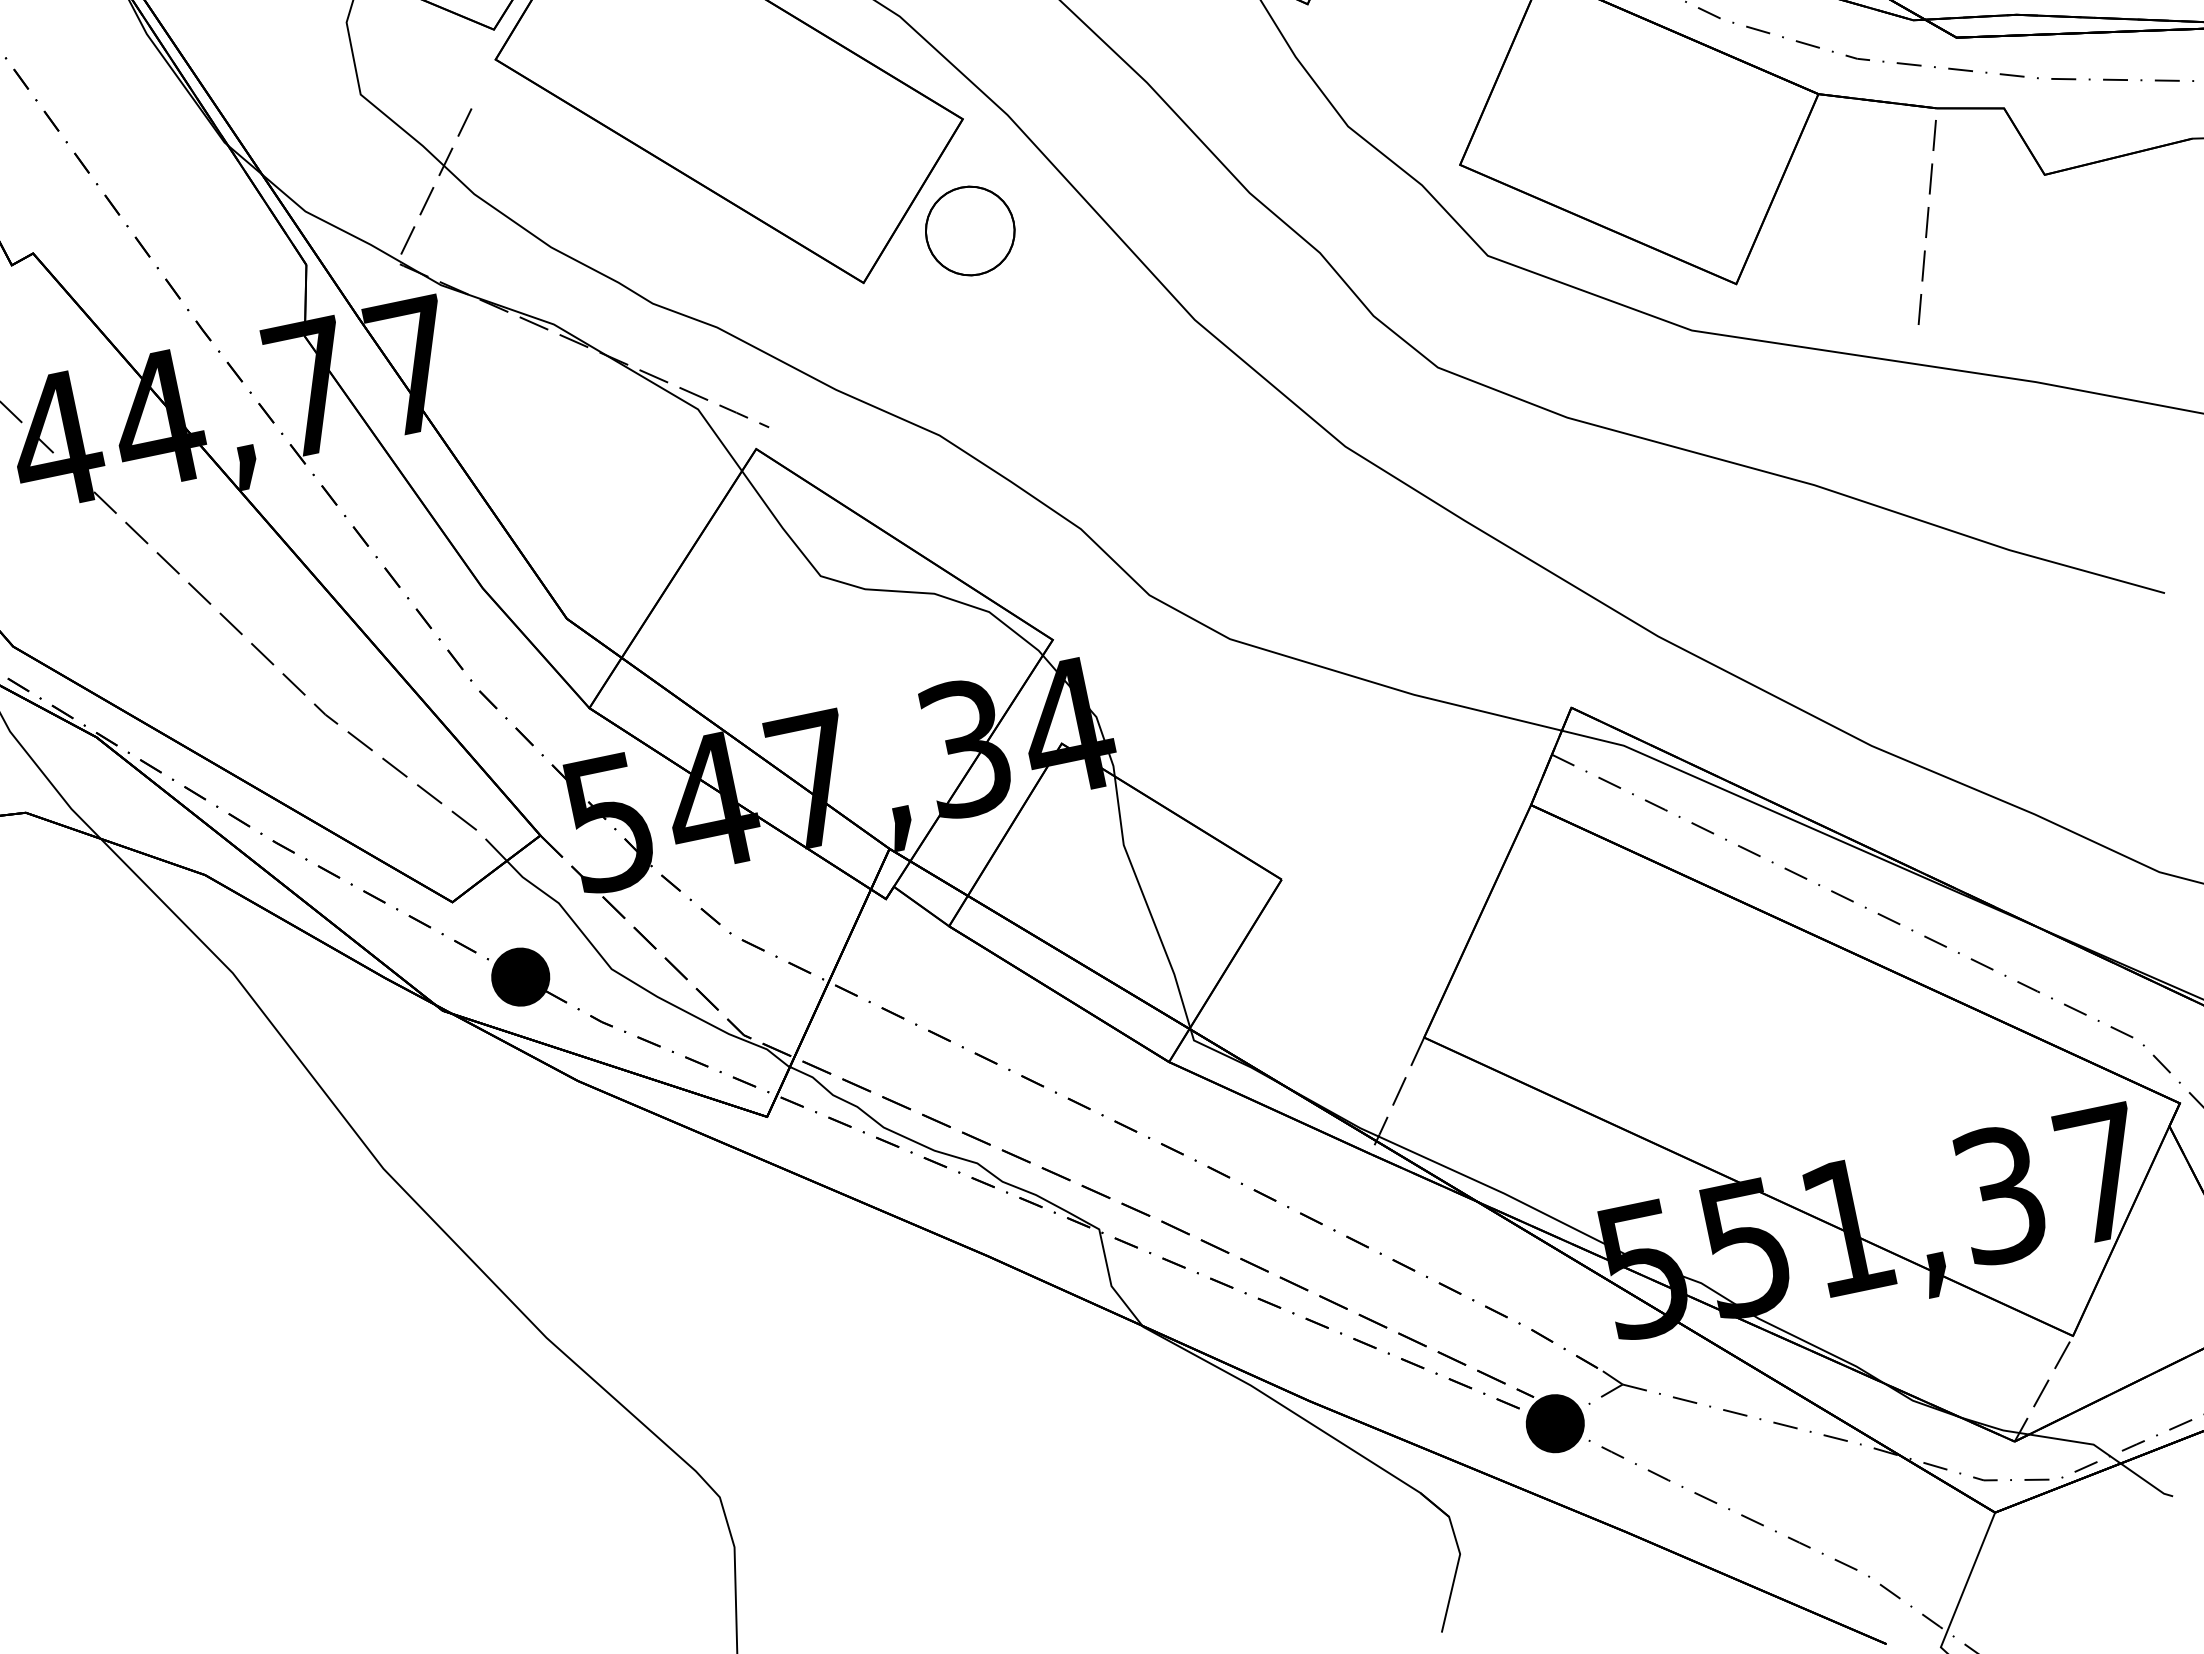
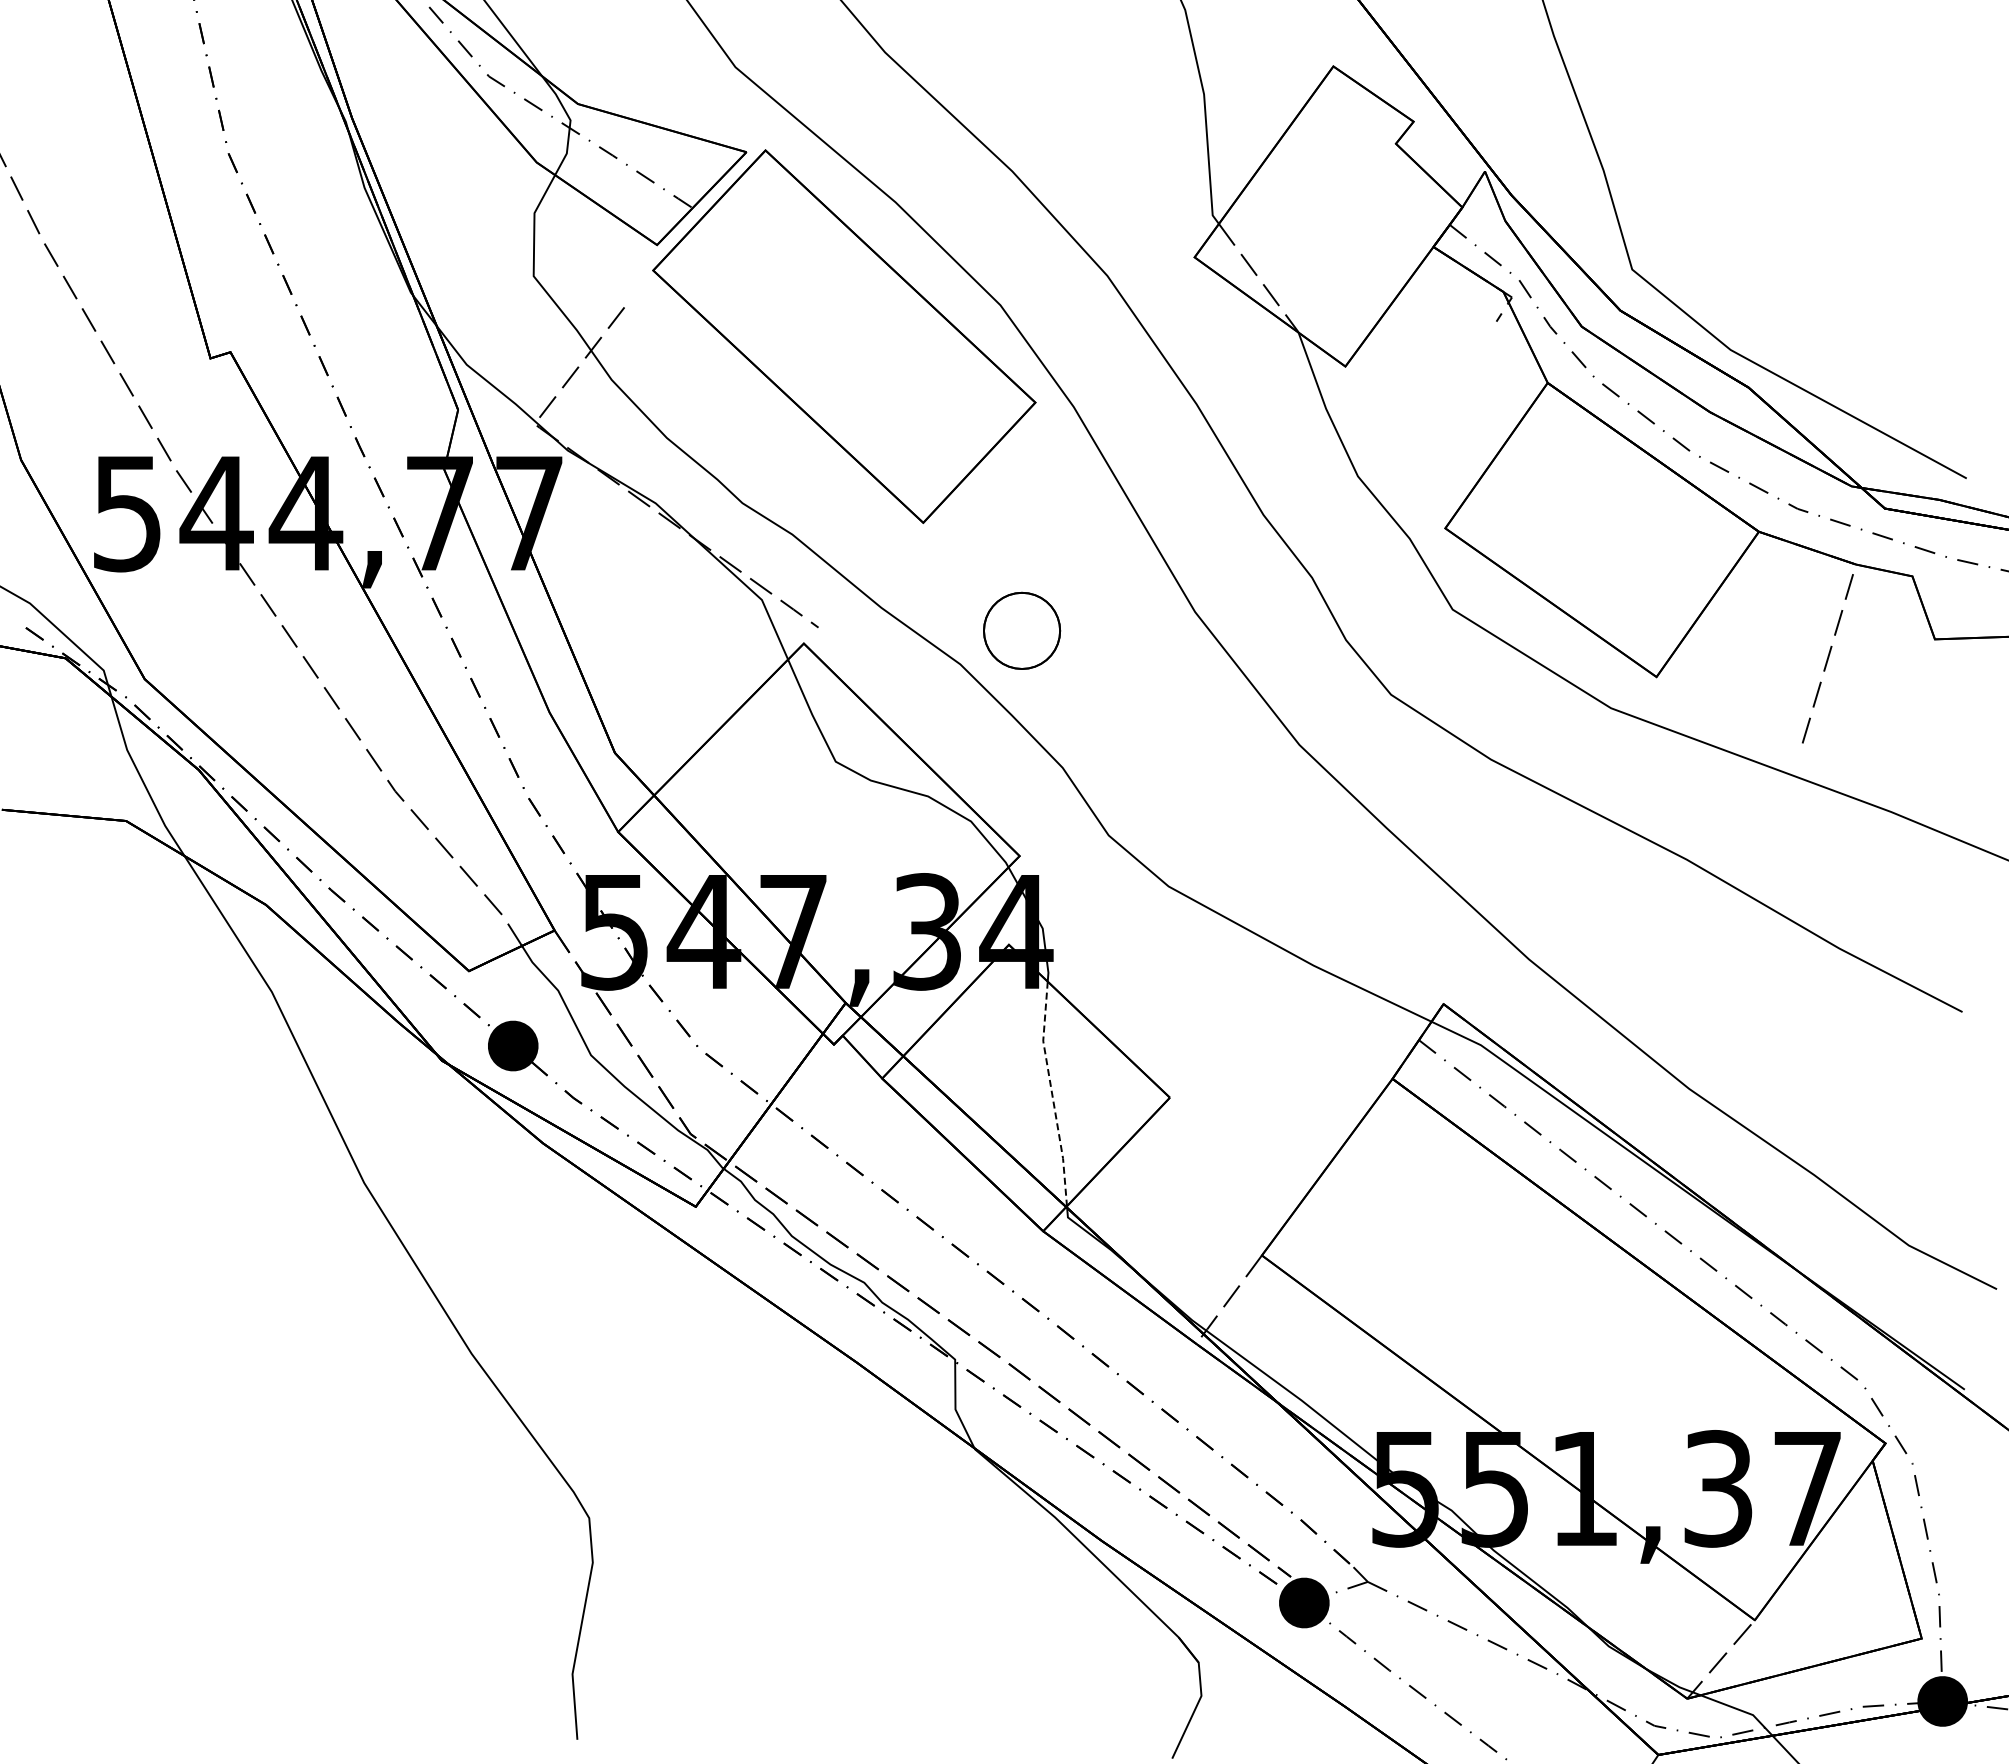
part: (970, 230) -> (1022, 630), moved
line: (1146, 902) -> (1052, 1093), solid -> dashed

